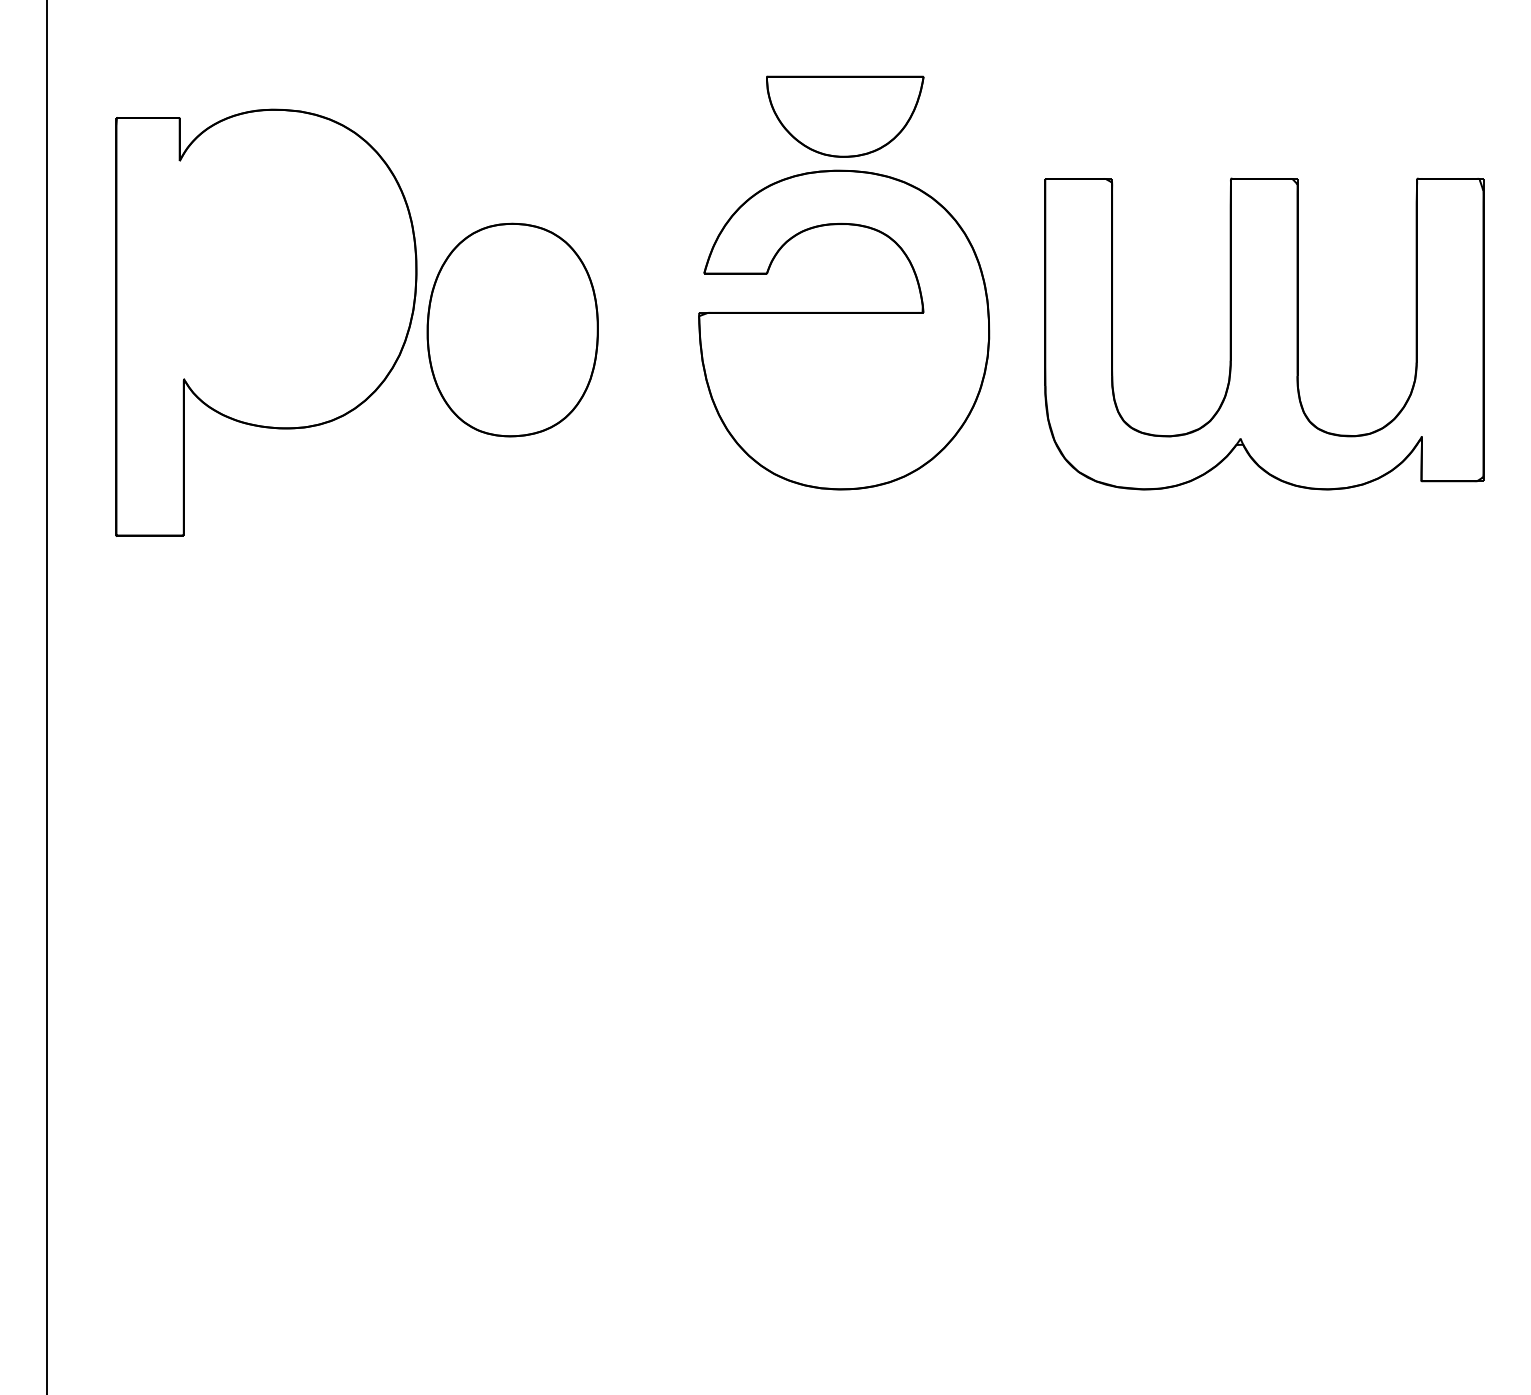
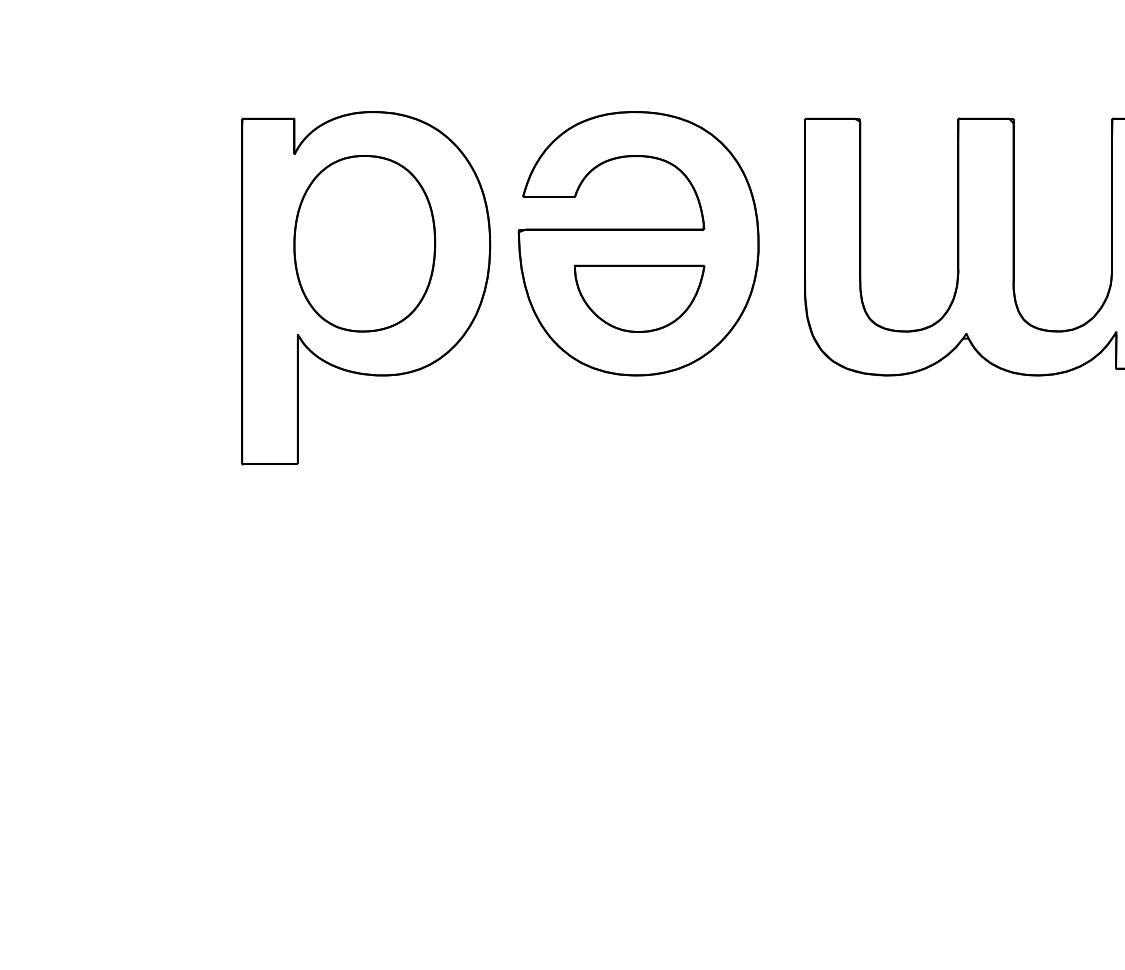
part: (845, 116) -> (639, 298), moved
part: (266, 322) -> (366, 287), moved

